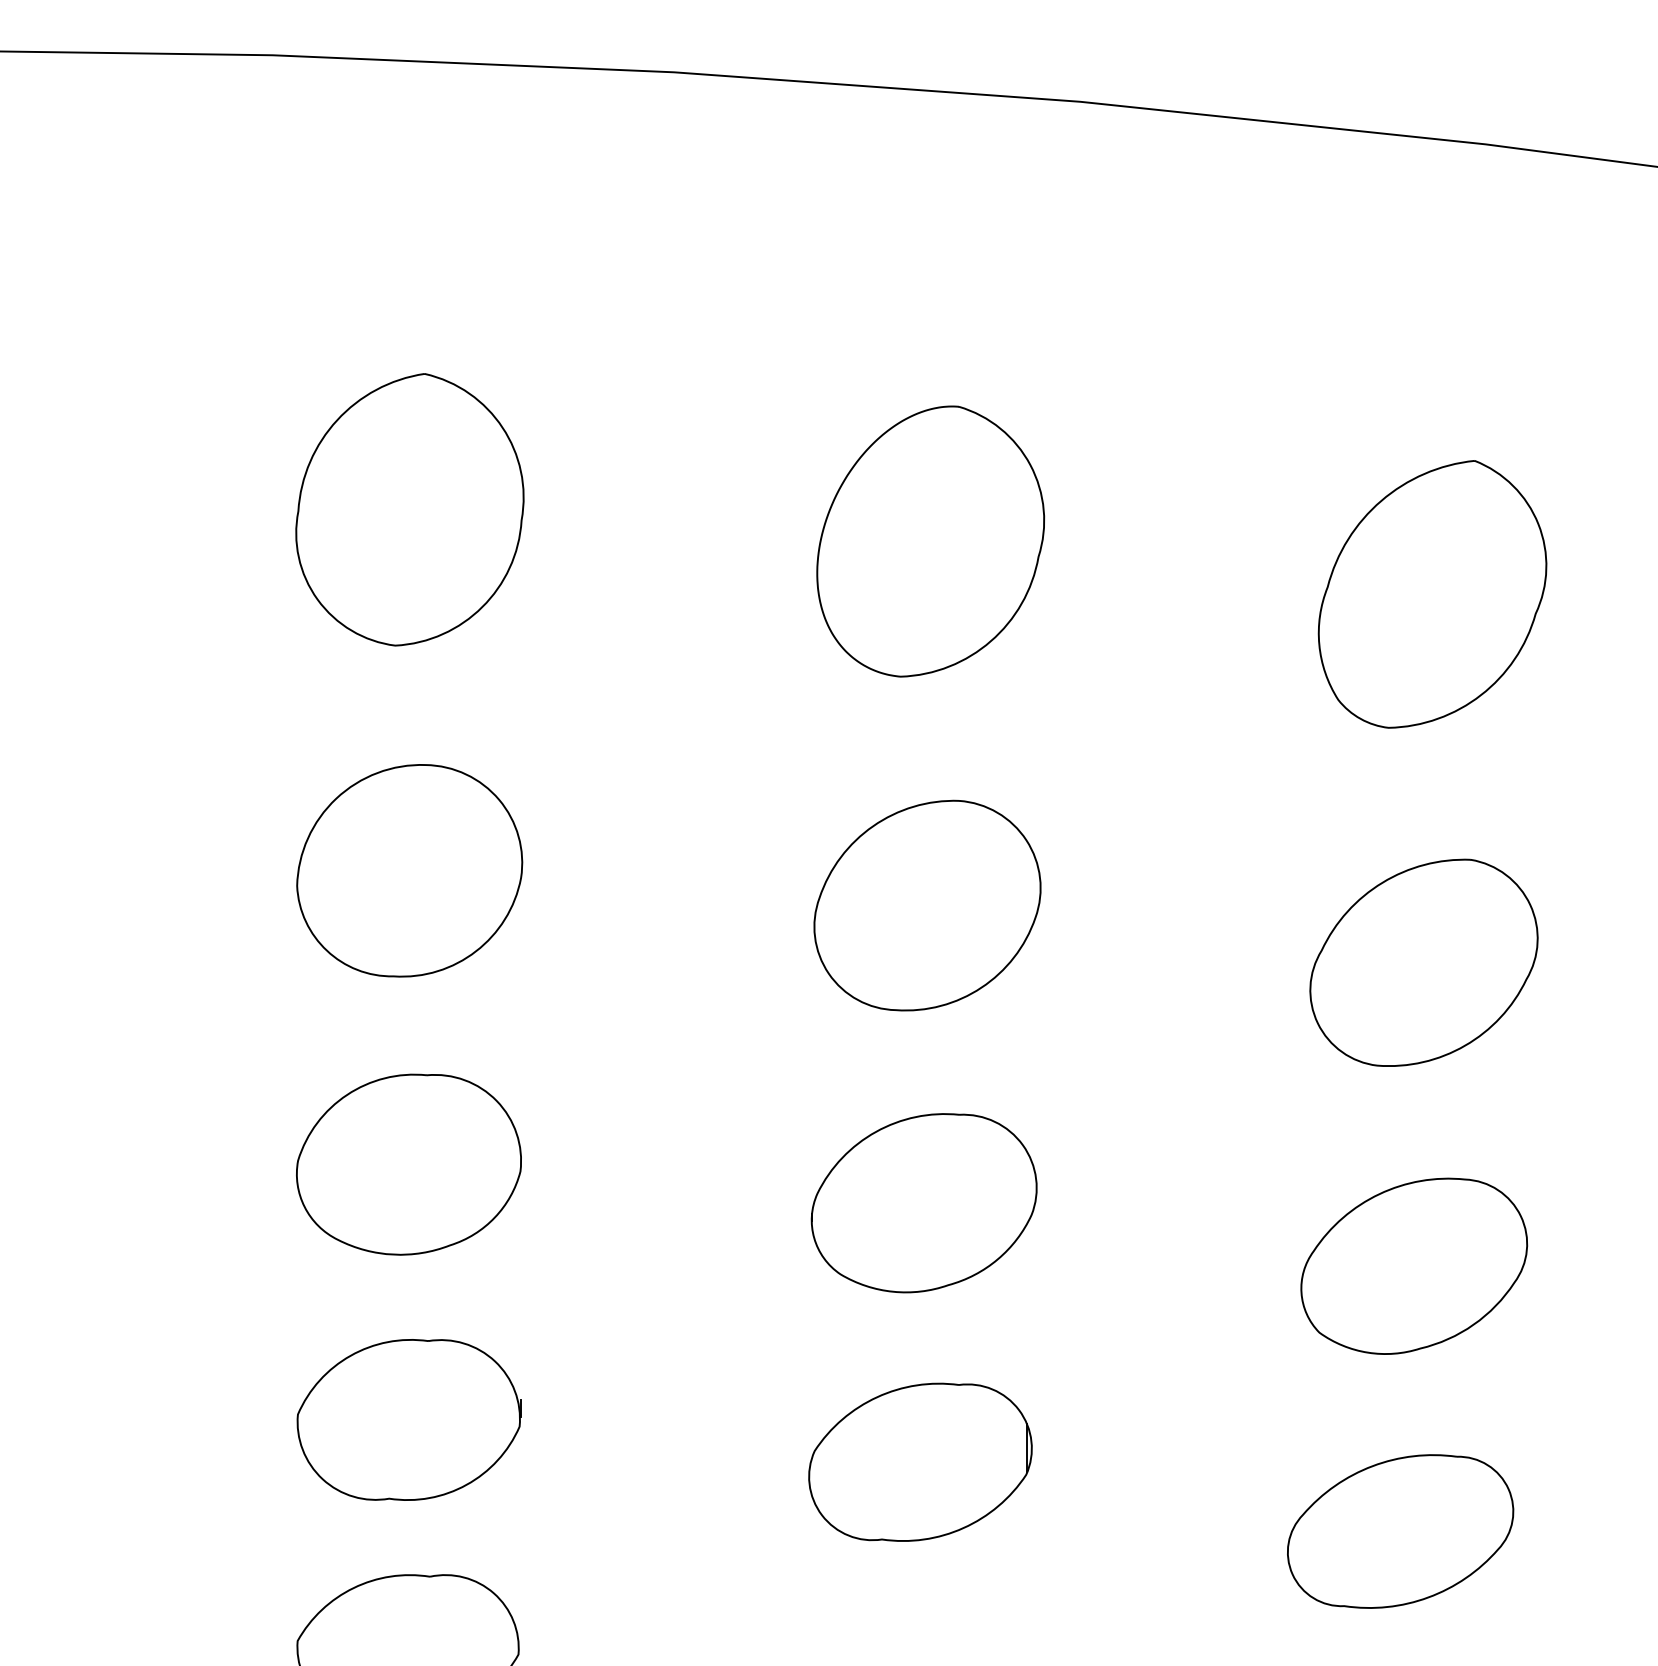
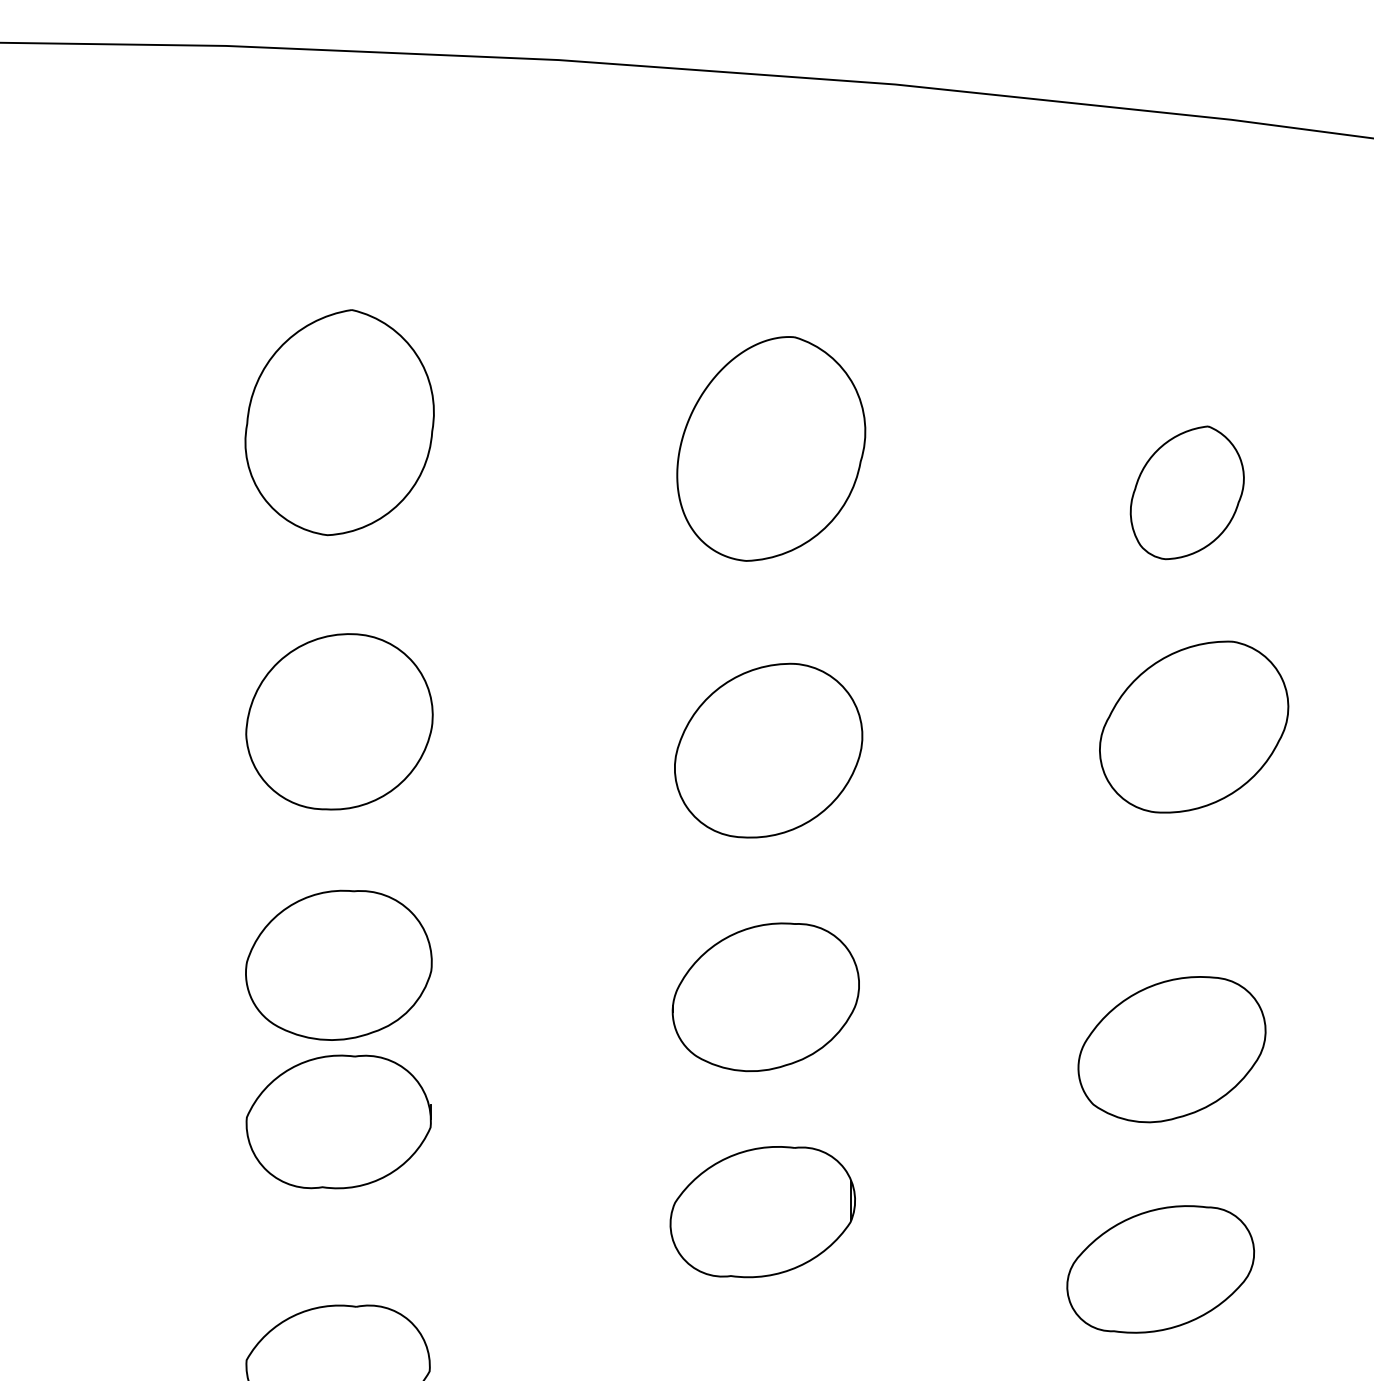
part: (1432, 594) -> (1187, 492), size x0.6
part: (1424, 962) -> (1194, 726), moved
part: (408, 1419) -> (338, 1121), moved

